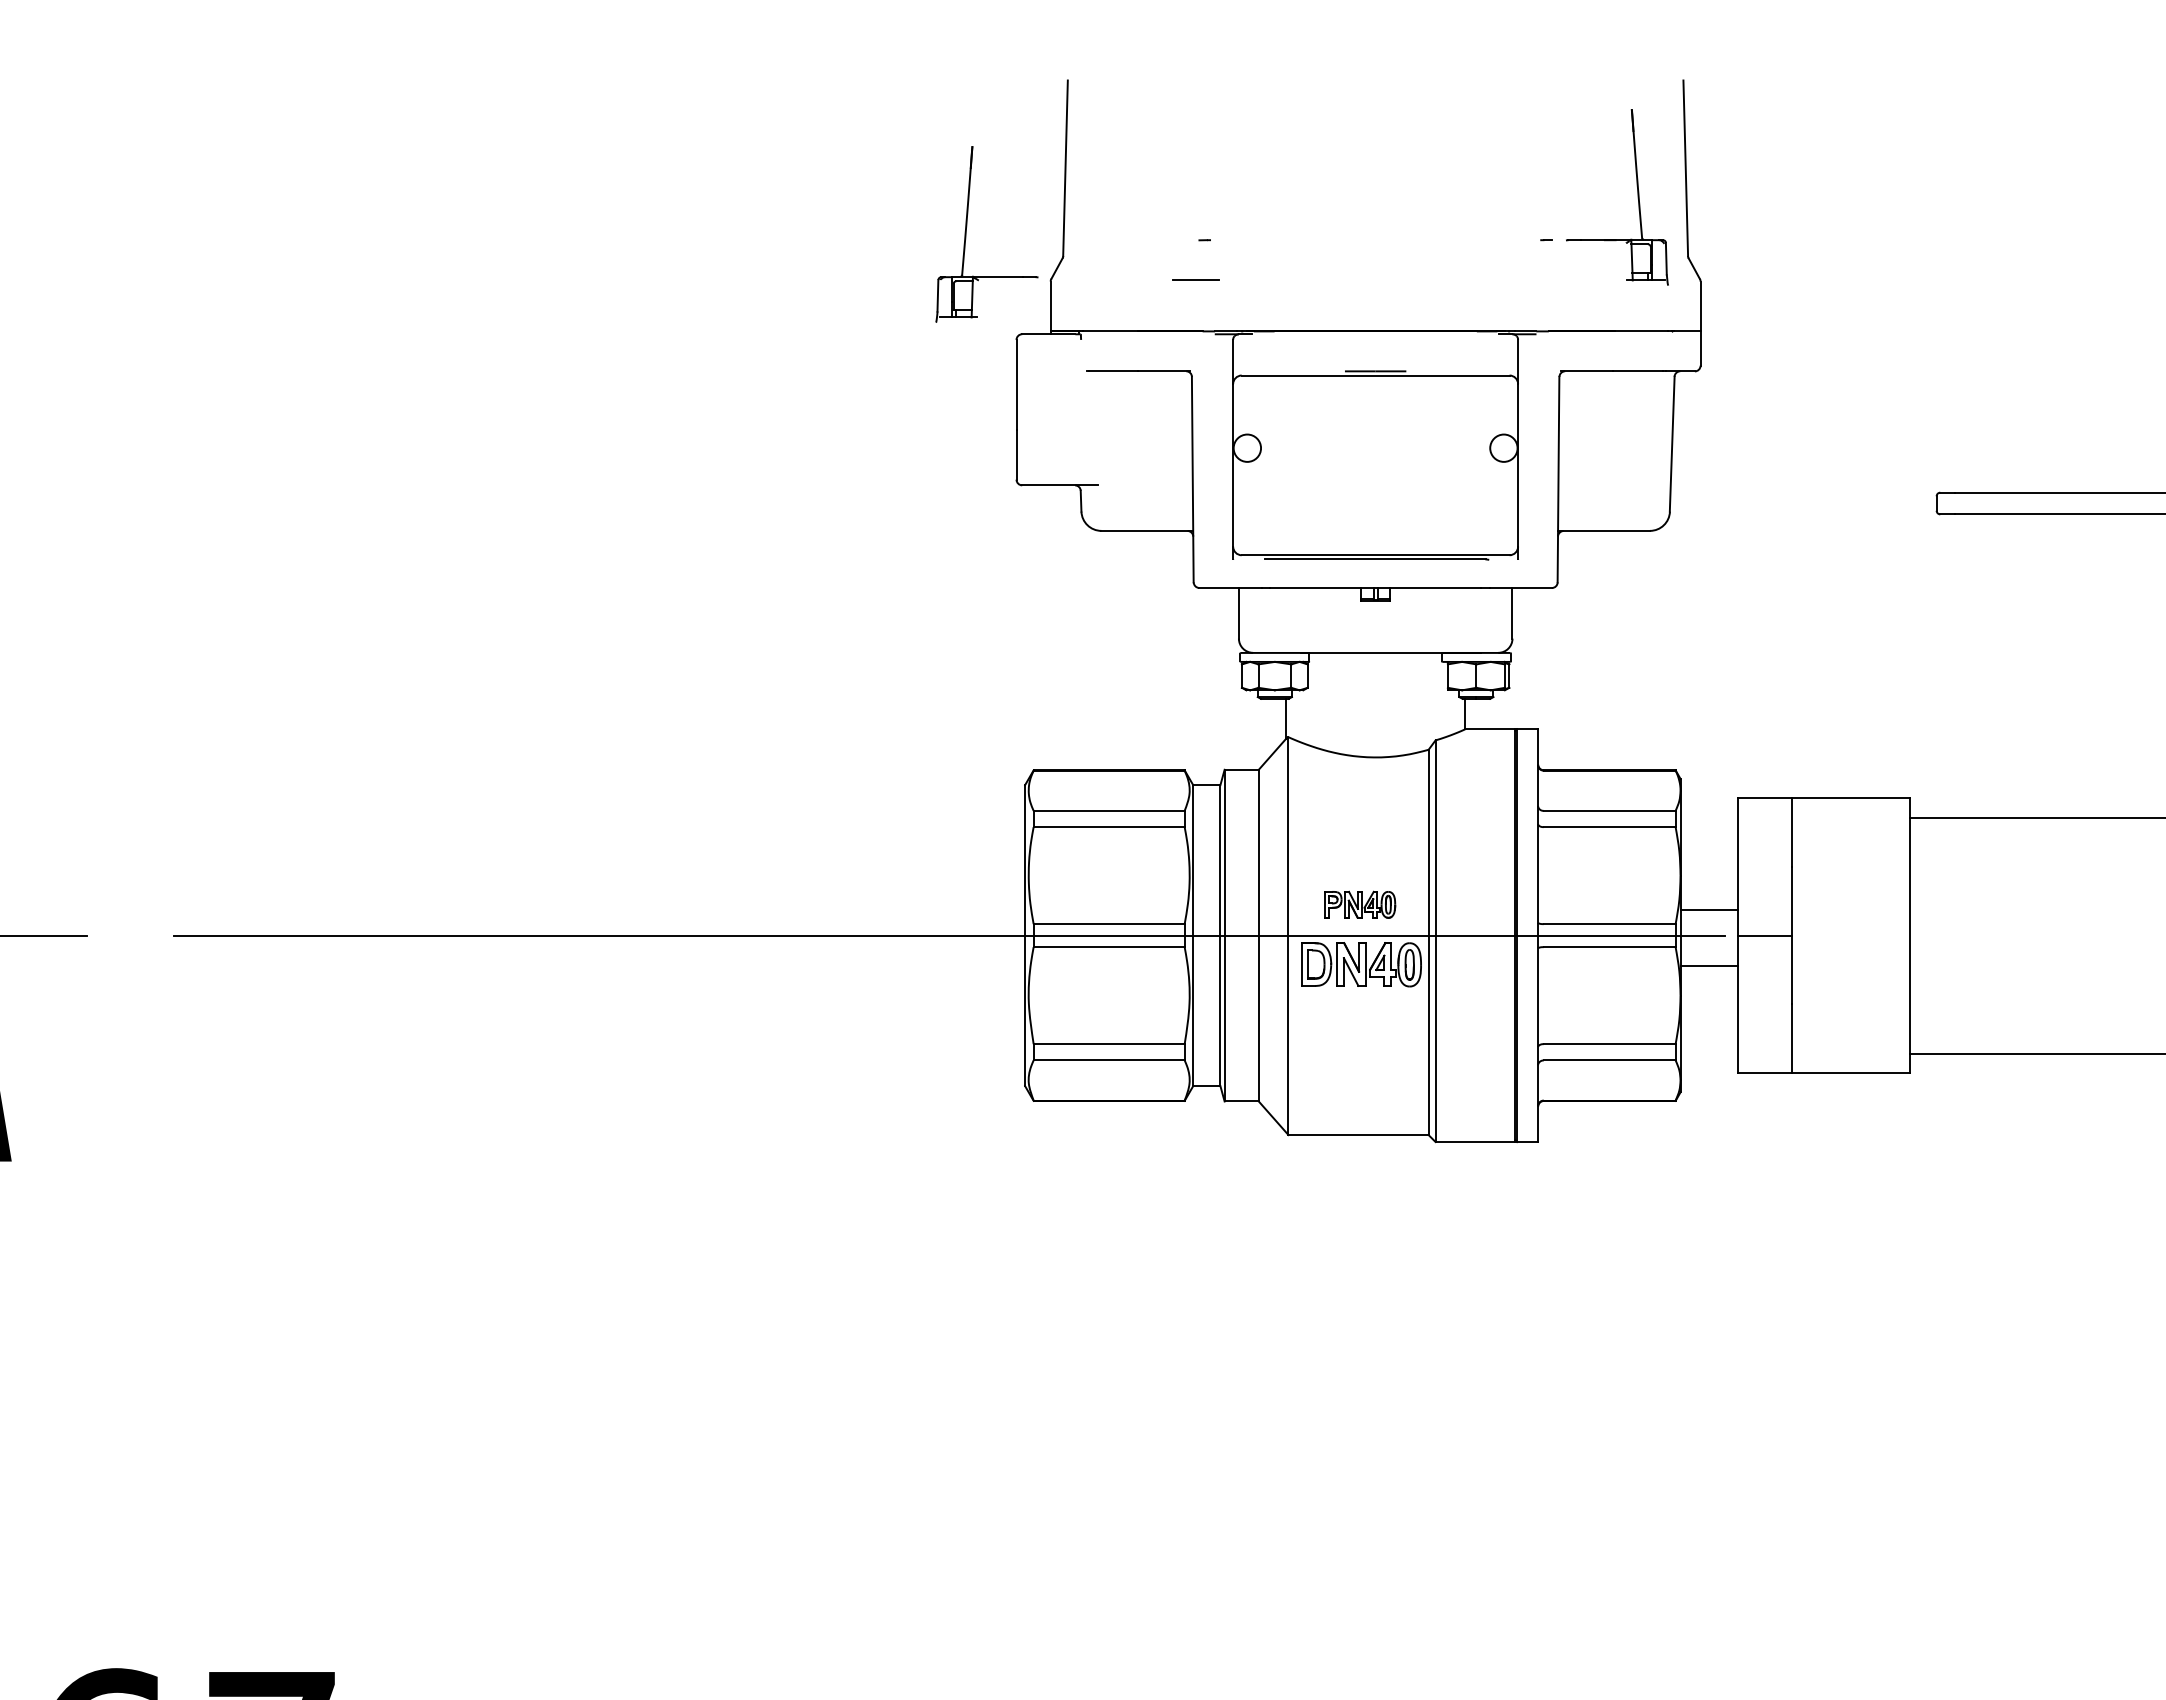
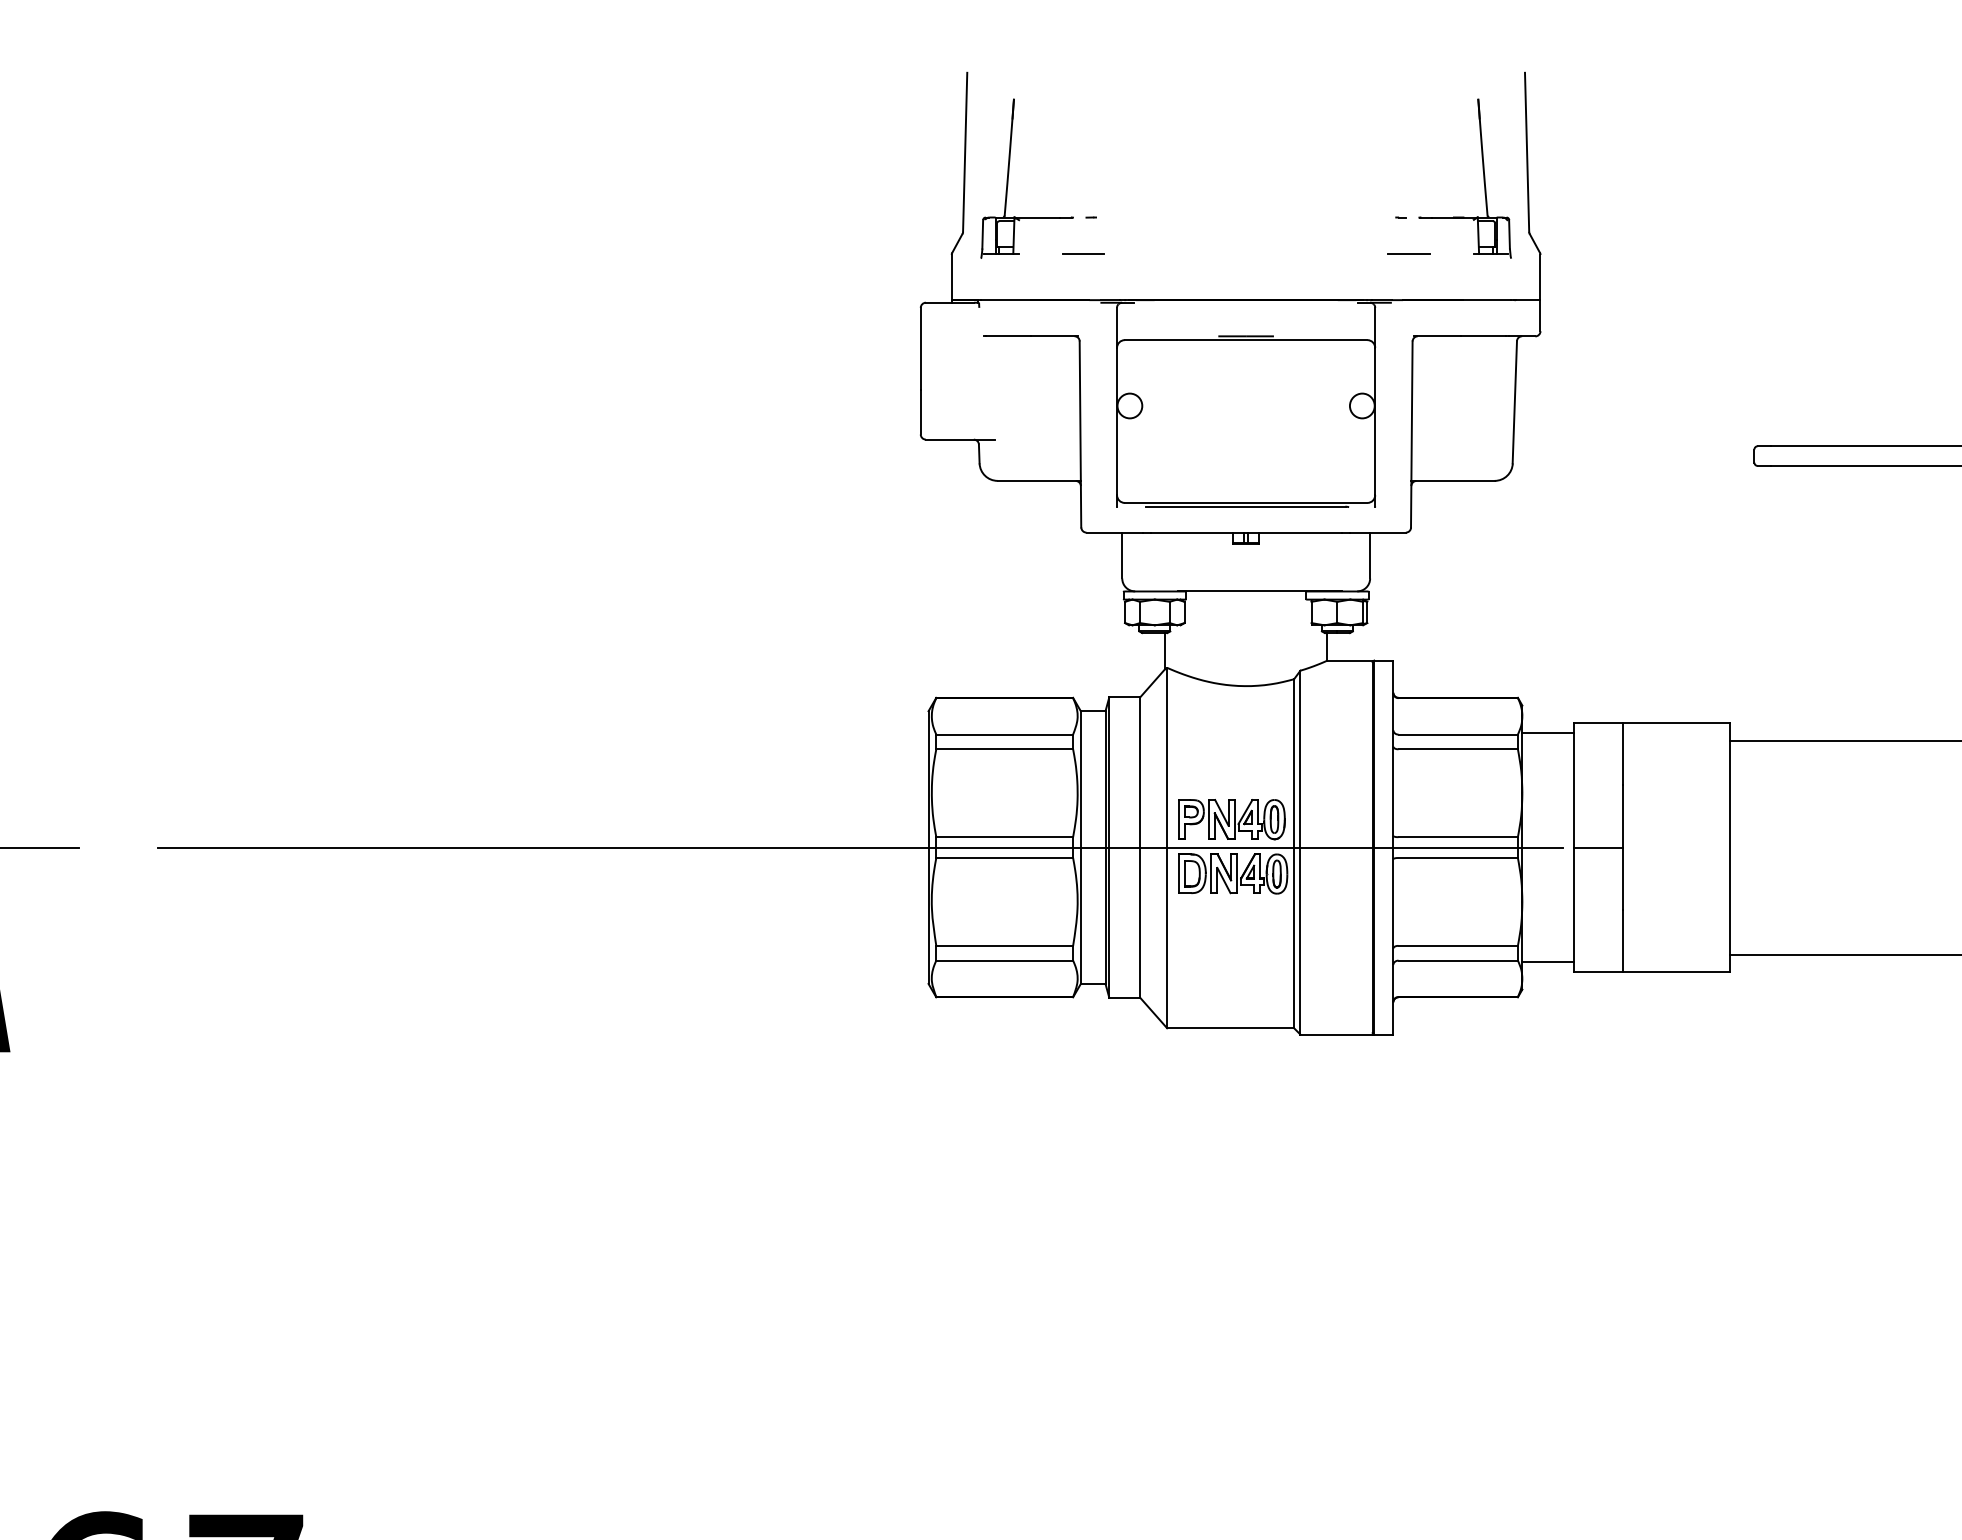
part: (966, 234) -> (1008, 178), moved
line: (1555, 280) -> (1409, 254), added
part: (1360, 904) -> (1232, 819), size x1.67
line: (1708, 910) -> (1547, 733), moved
line: (1708, 966) -> (1547, 962), moved

